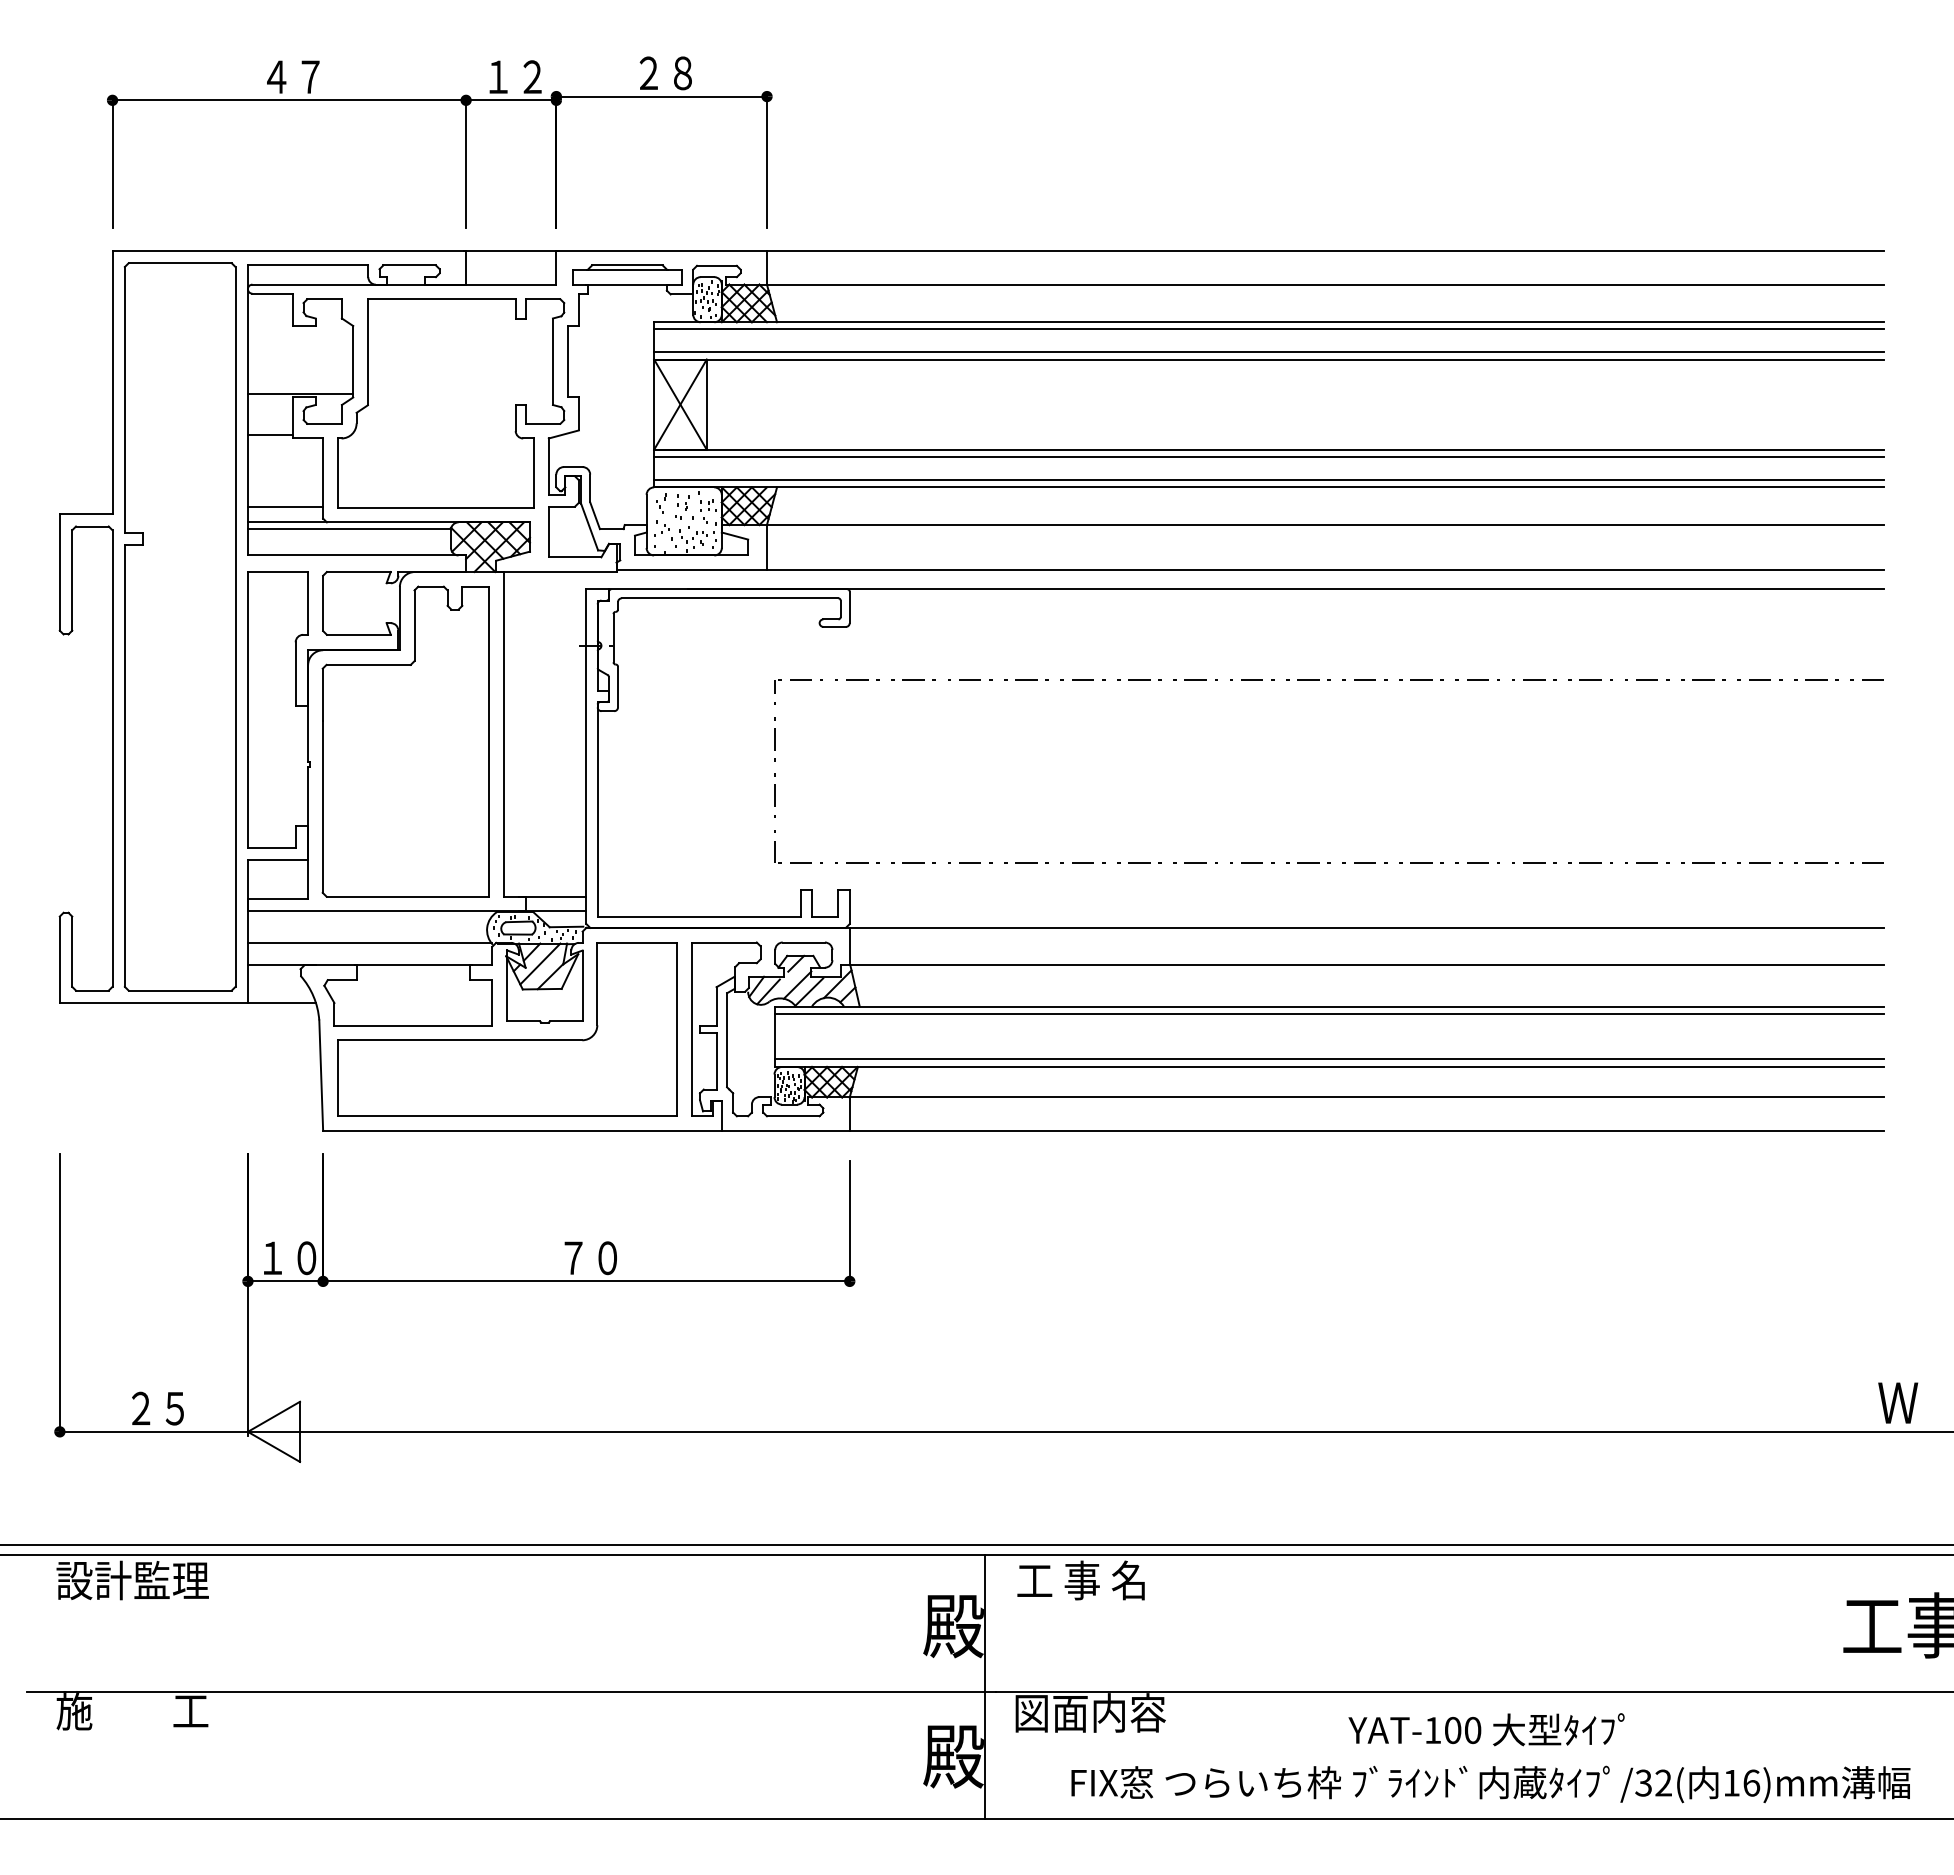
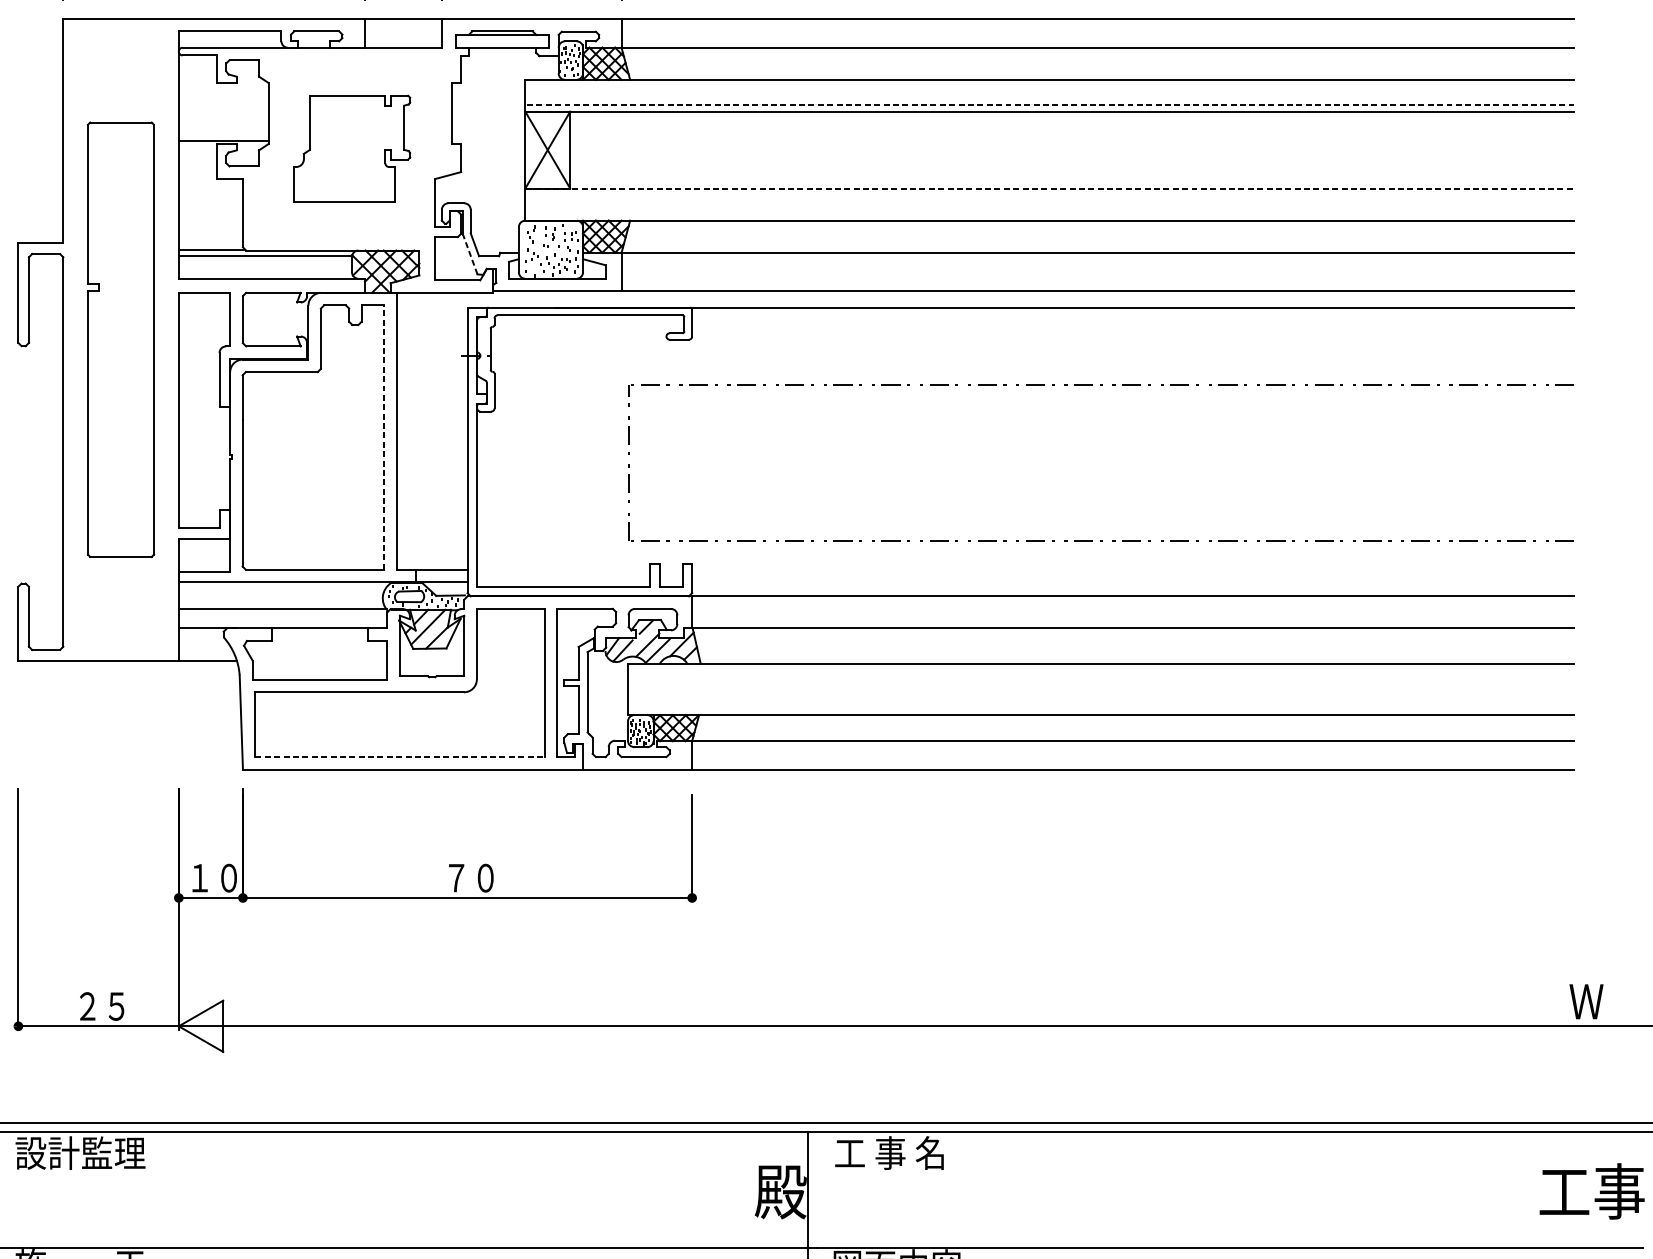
line: (1269, 329) -> (1050, 86), removed
line: (1269, 351) -> (1050, 104), solid -> dashed
part: (451, 403) -> (352, 149), size x0.6
line: (270, 435) -> (198, 176), removed
line: (1269, 449) -> (1050, 188), solid -> dashed
line: (1269, 457) -> (1050, 195), removed
line: (1269, 479) -> (1050, 213), removed
line: (285, 506) -> (210, 236), removed
line: (589, 527) -> (470, 254), solid -> dashed
part: (179, 626) -> (120, 339), size x0.7
line: (489, 741) -> (384, 437), solid -> dashed
line: (1329, 1014) -> (1101, 670), removed
line: (1329, 1059) -> (1101, 708), removed
line: (507, 1116) -> (400, 757), solid -> dashed

